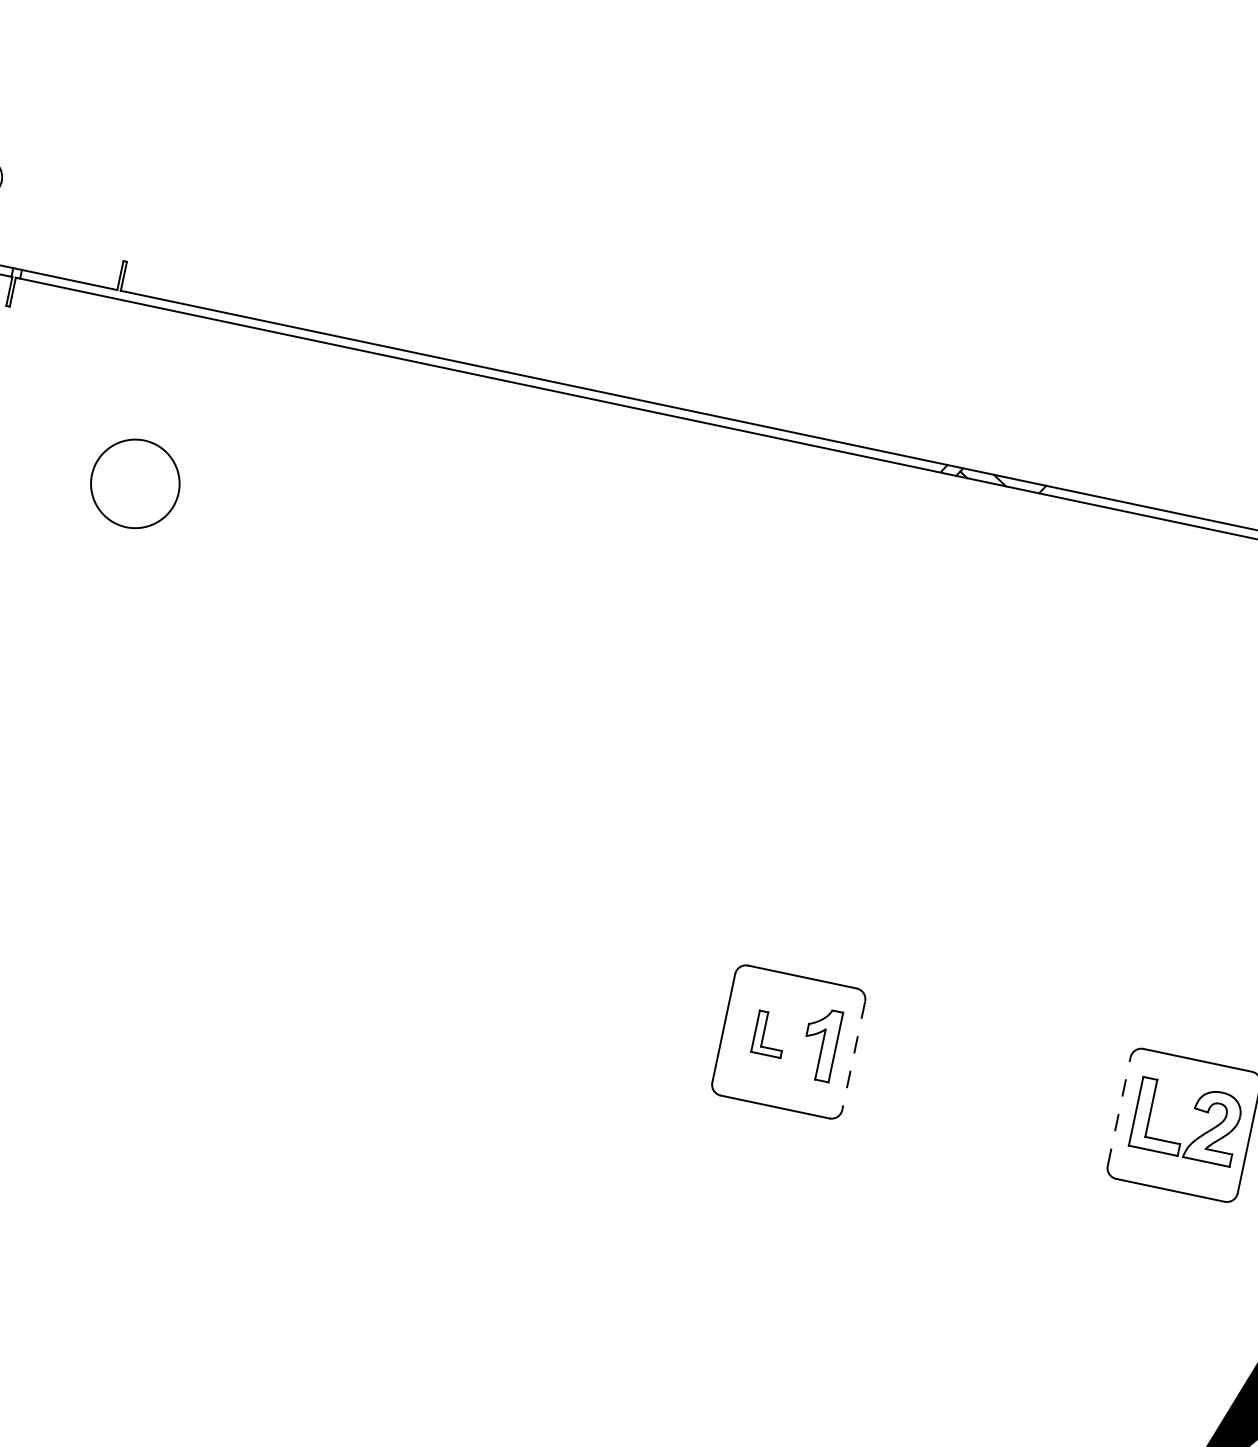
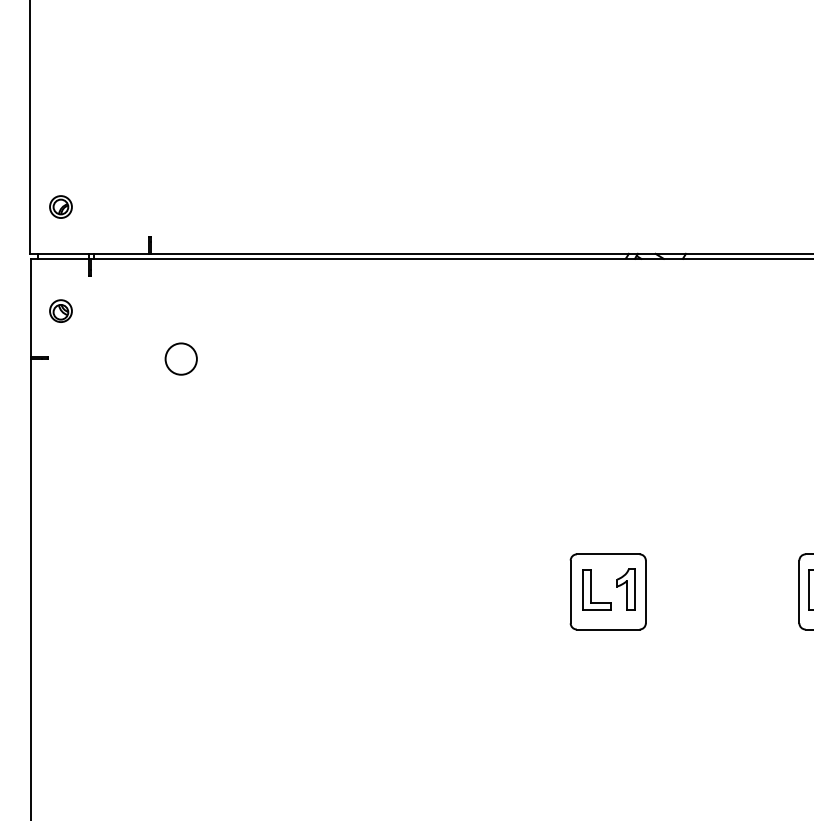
circle: (134, 482) -> (180, 358), size x0.62
part: (769, 1033) -> (596, 589), size x1.67
line: (852, 1056) -> (645, 592), dashed -> solid
line: (1119, 1110) -> (799, 591), dashed -> solid

